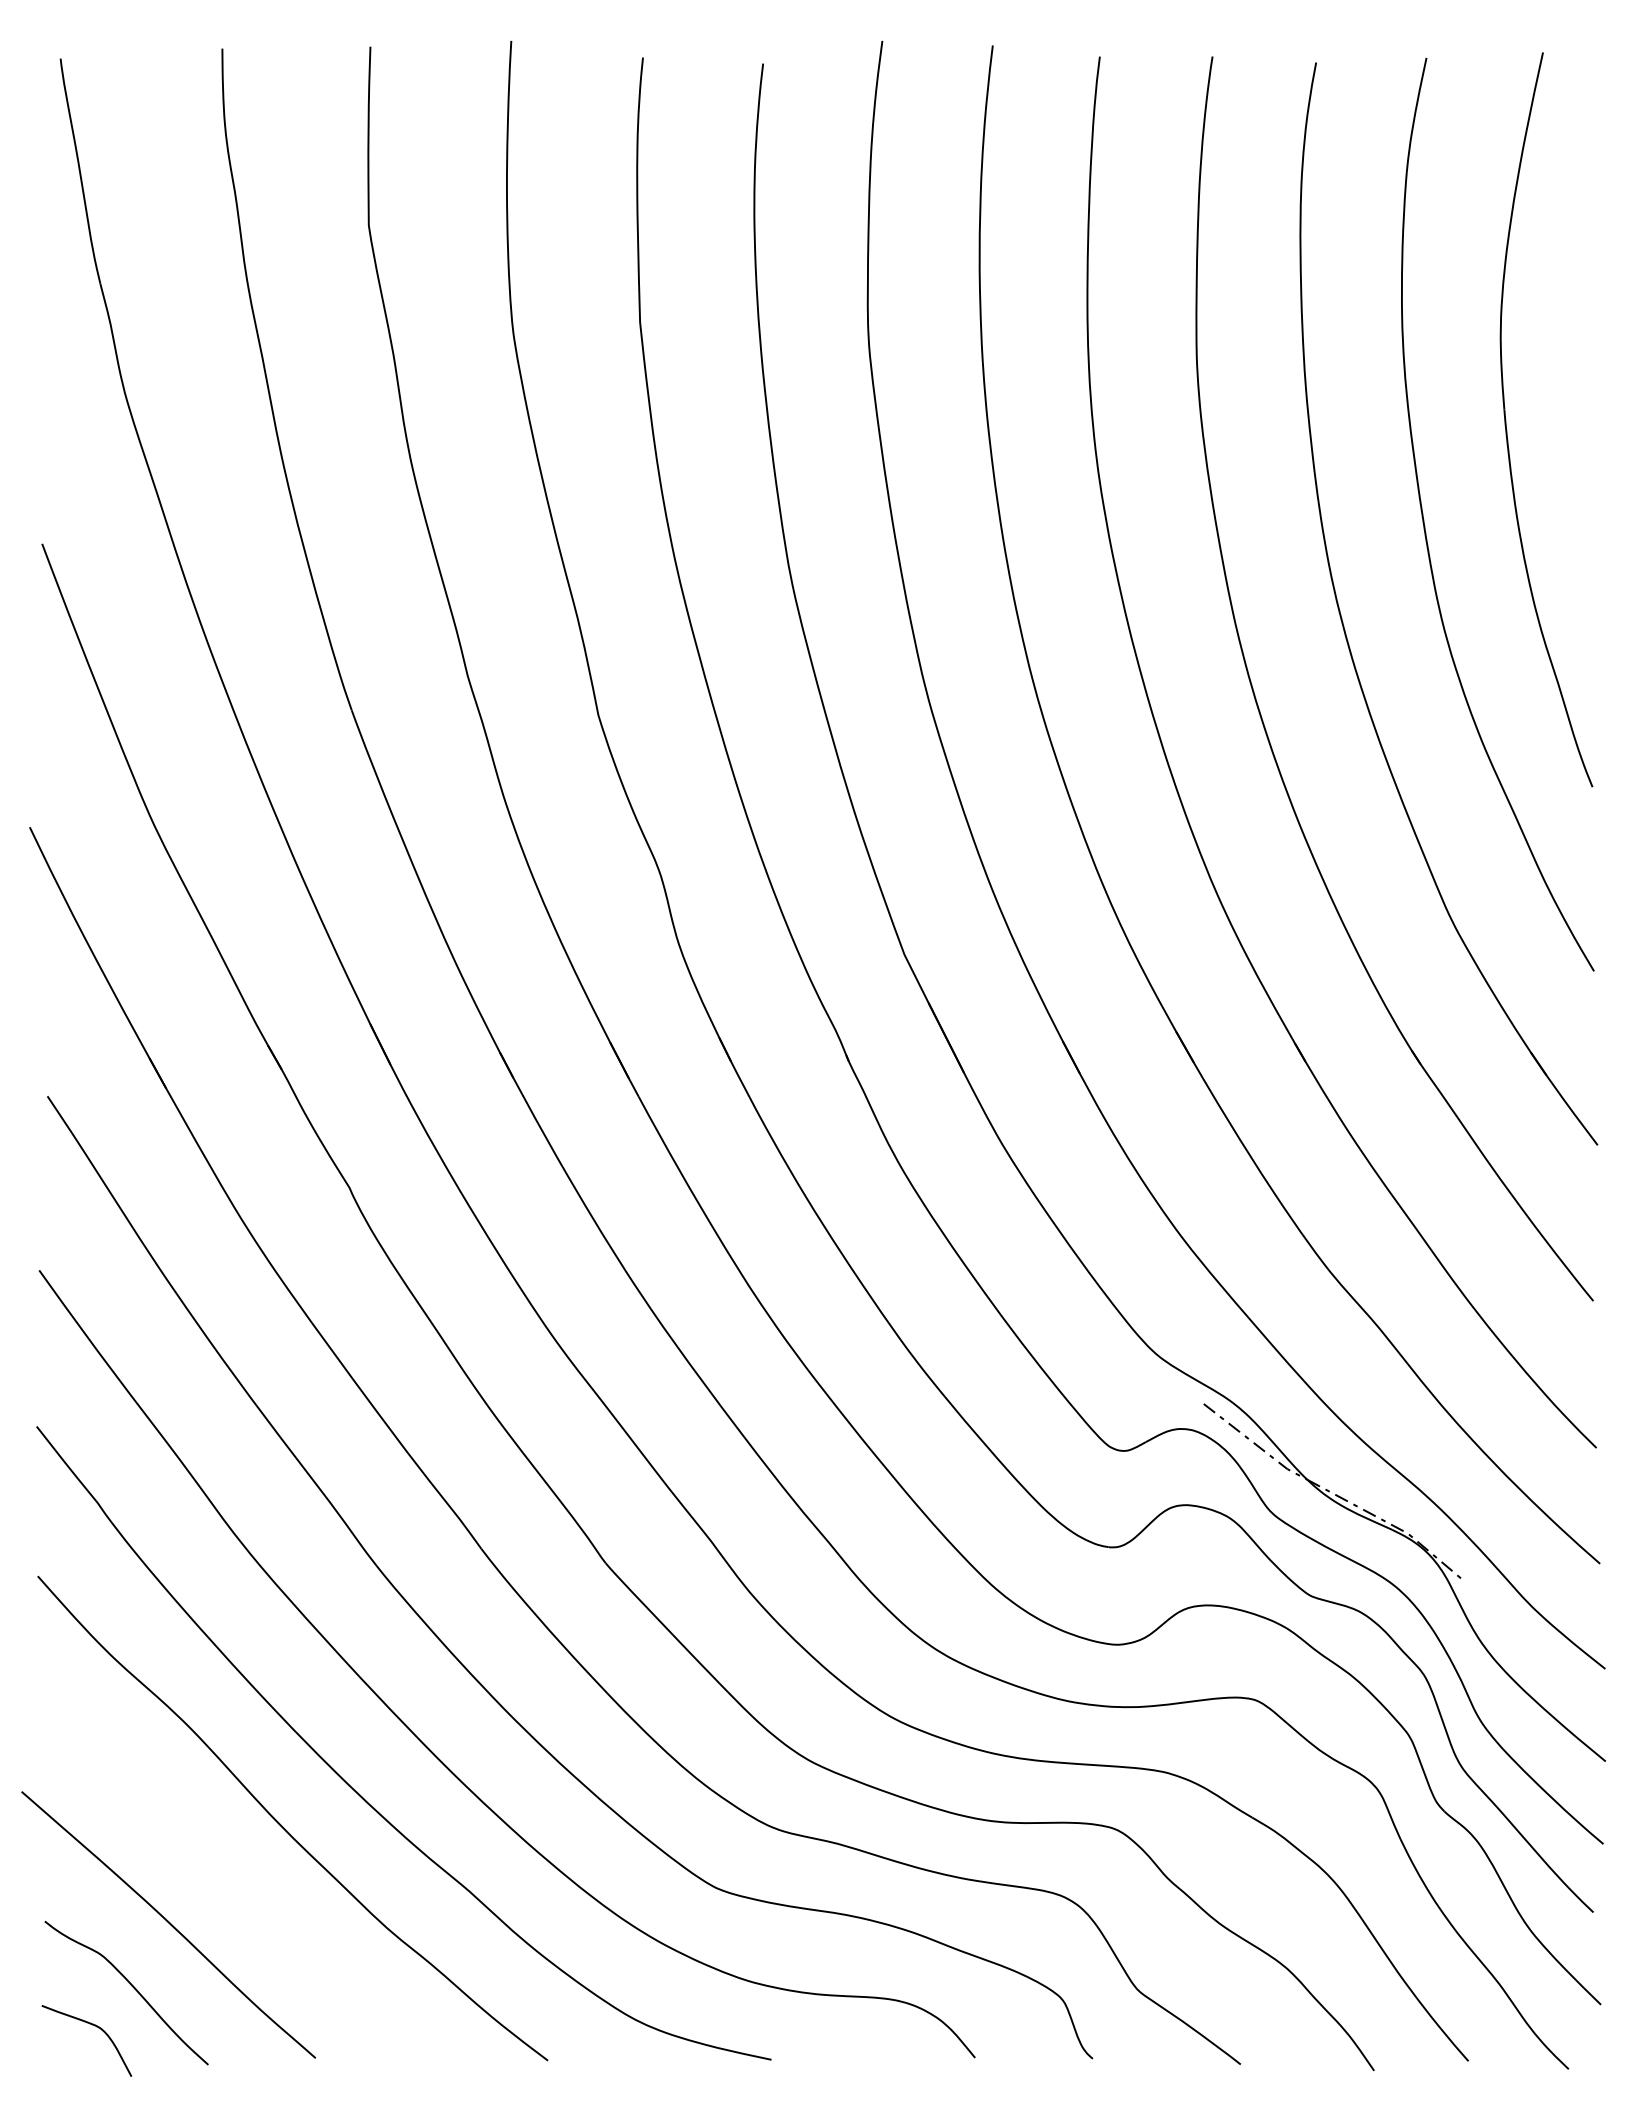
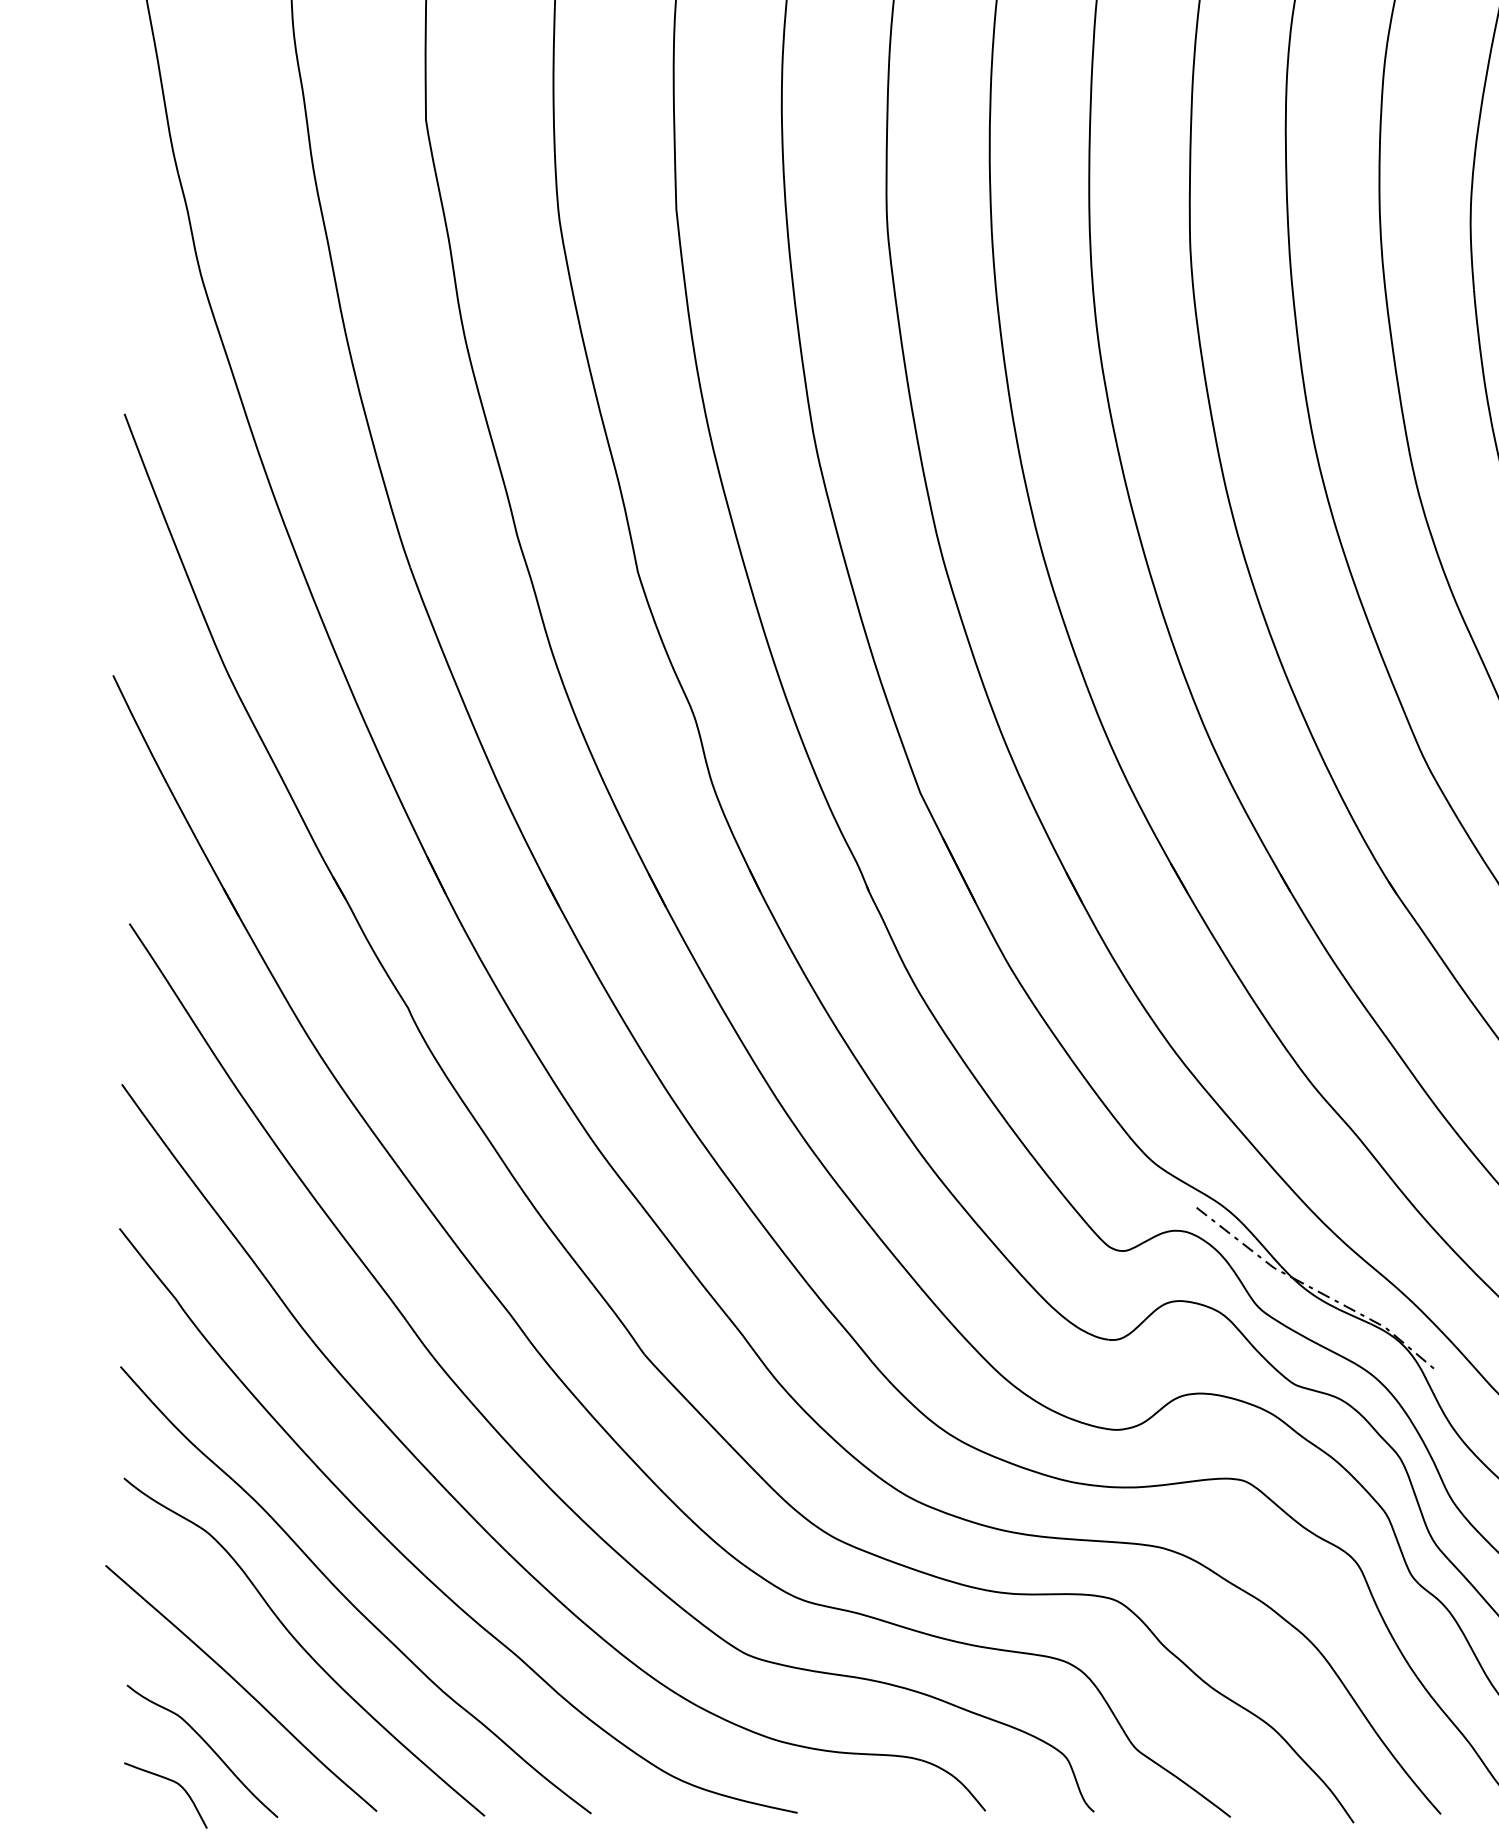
curve: (235, 1879) -> (302, 1646), added

